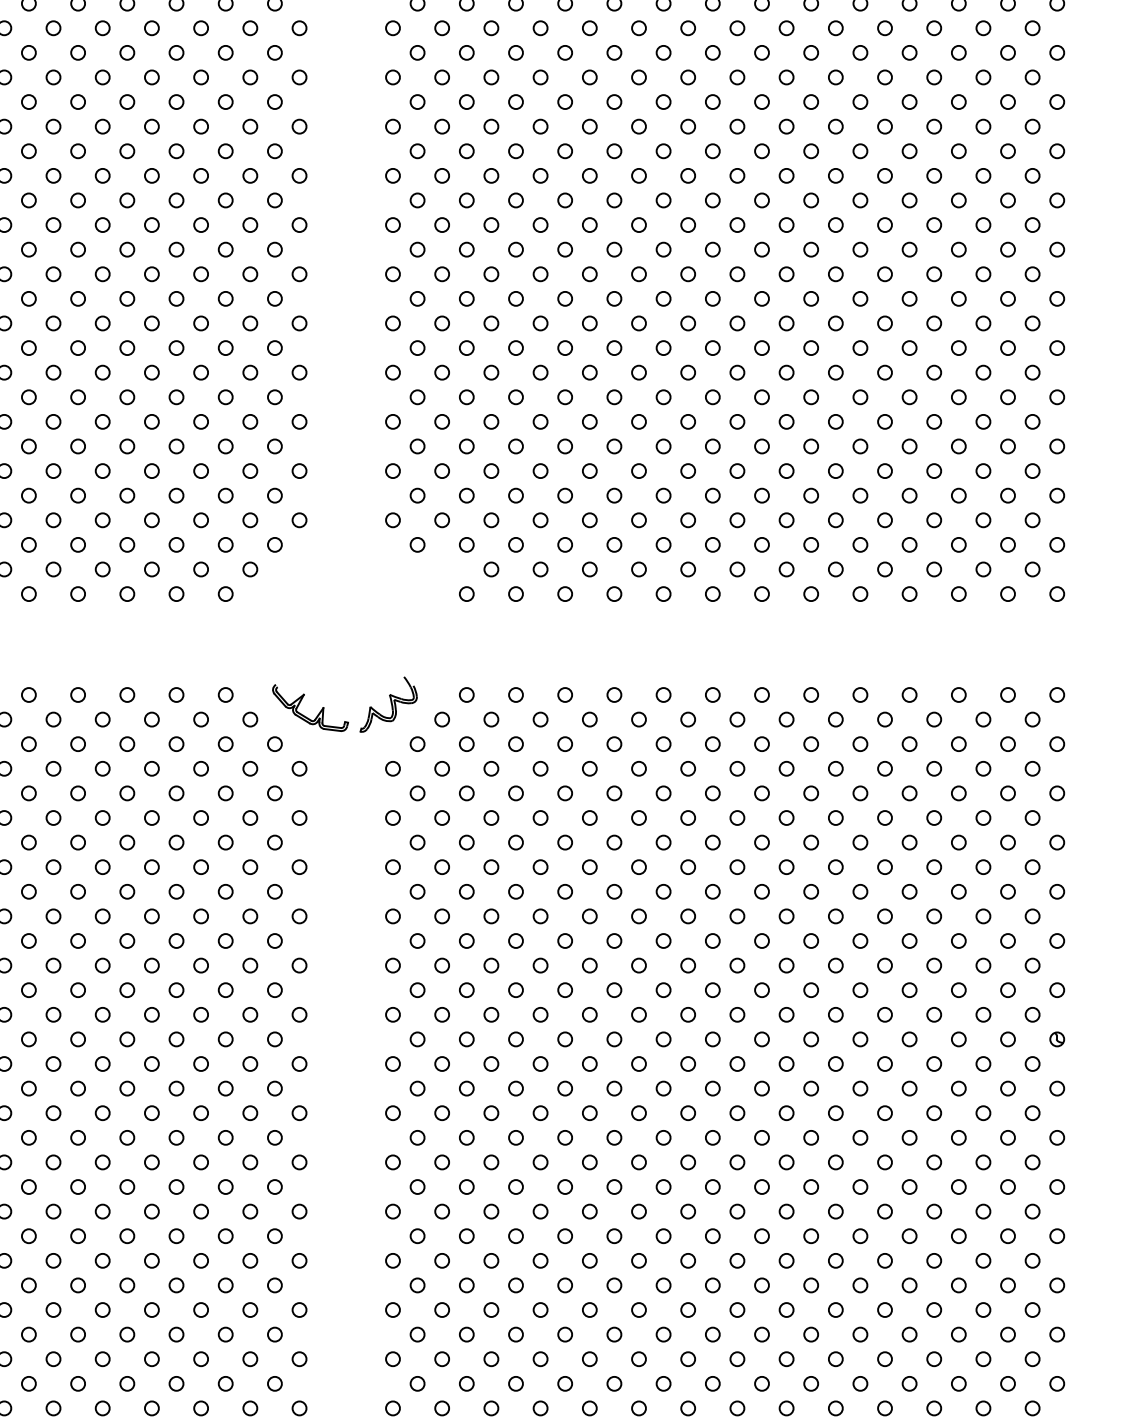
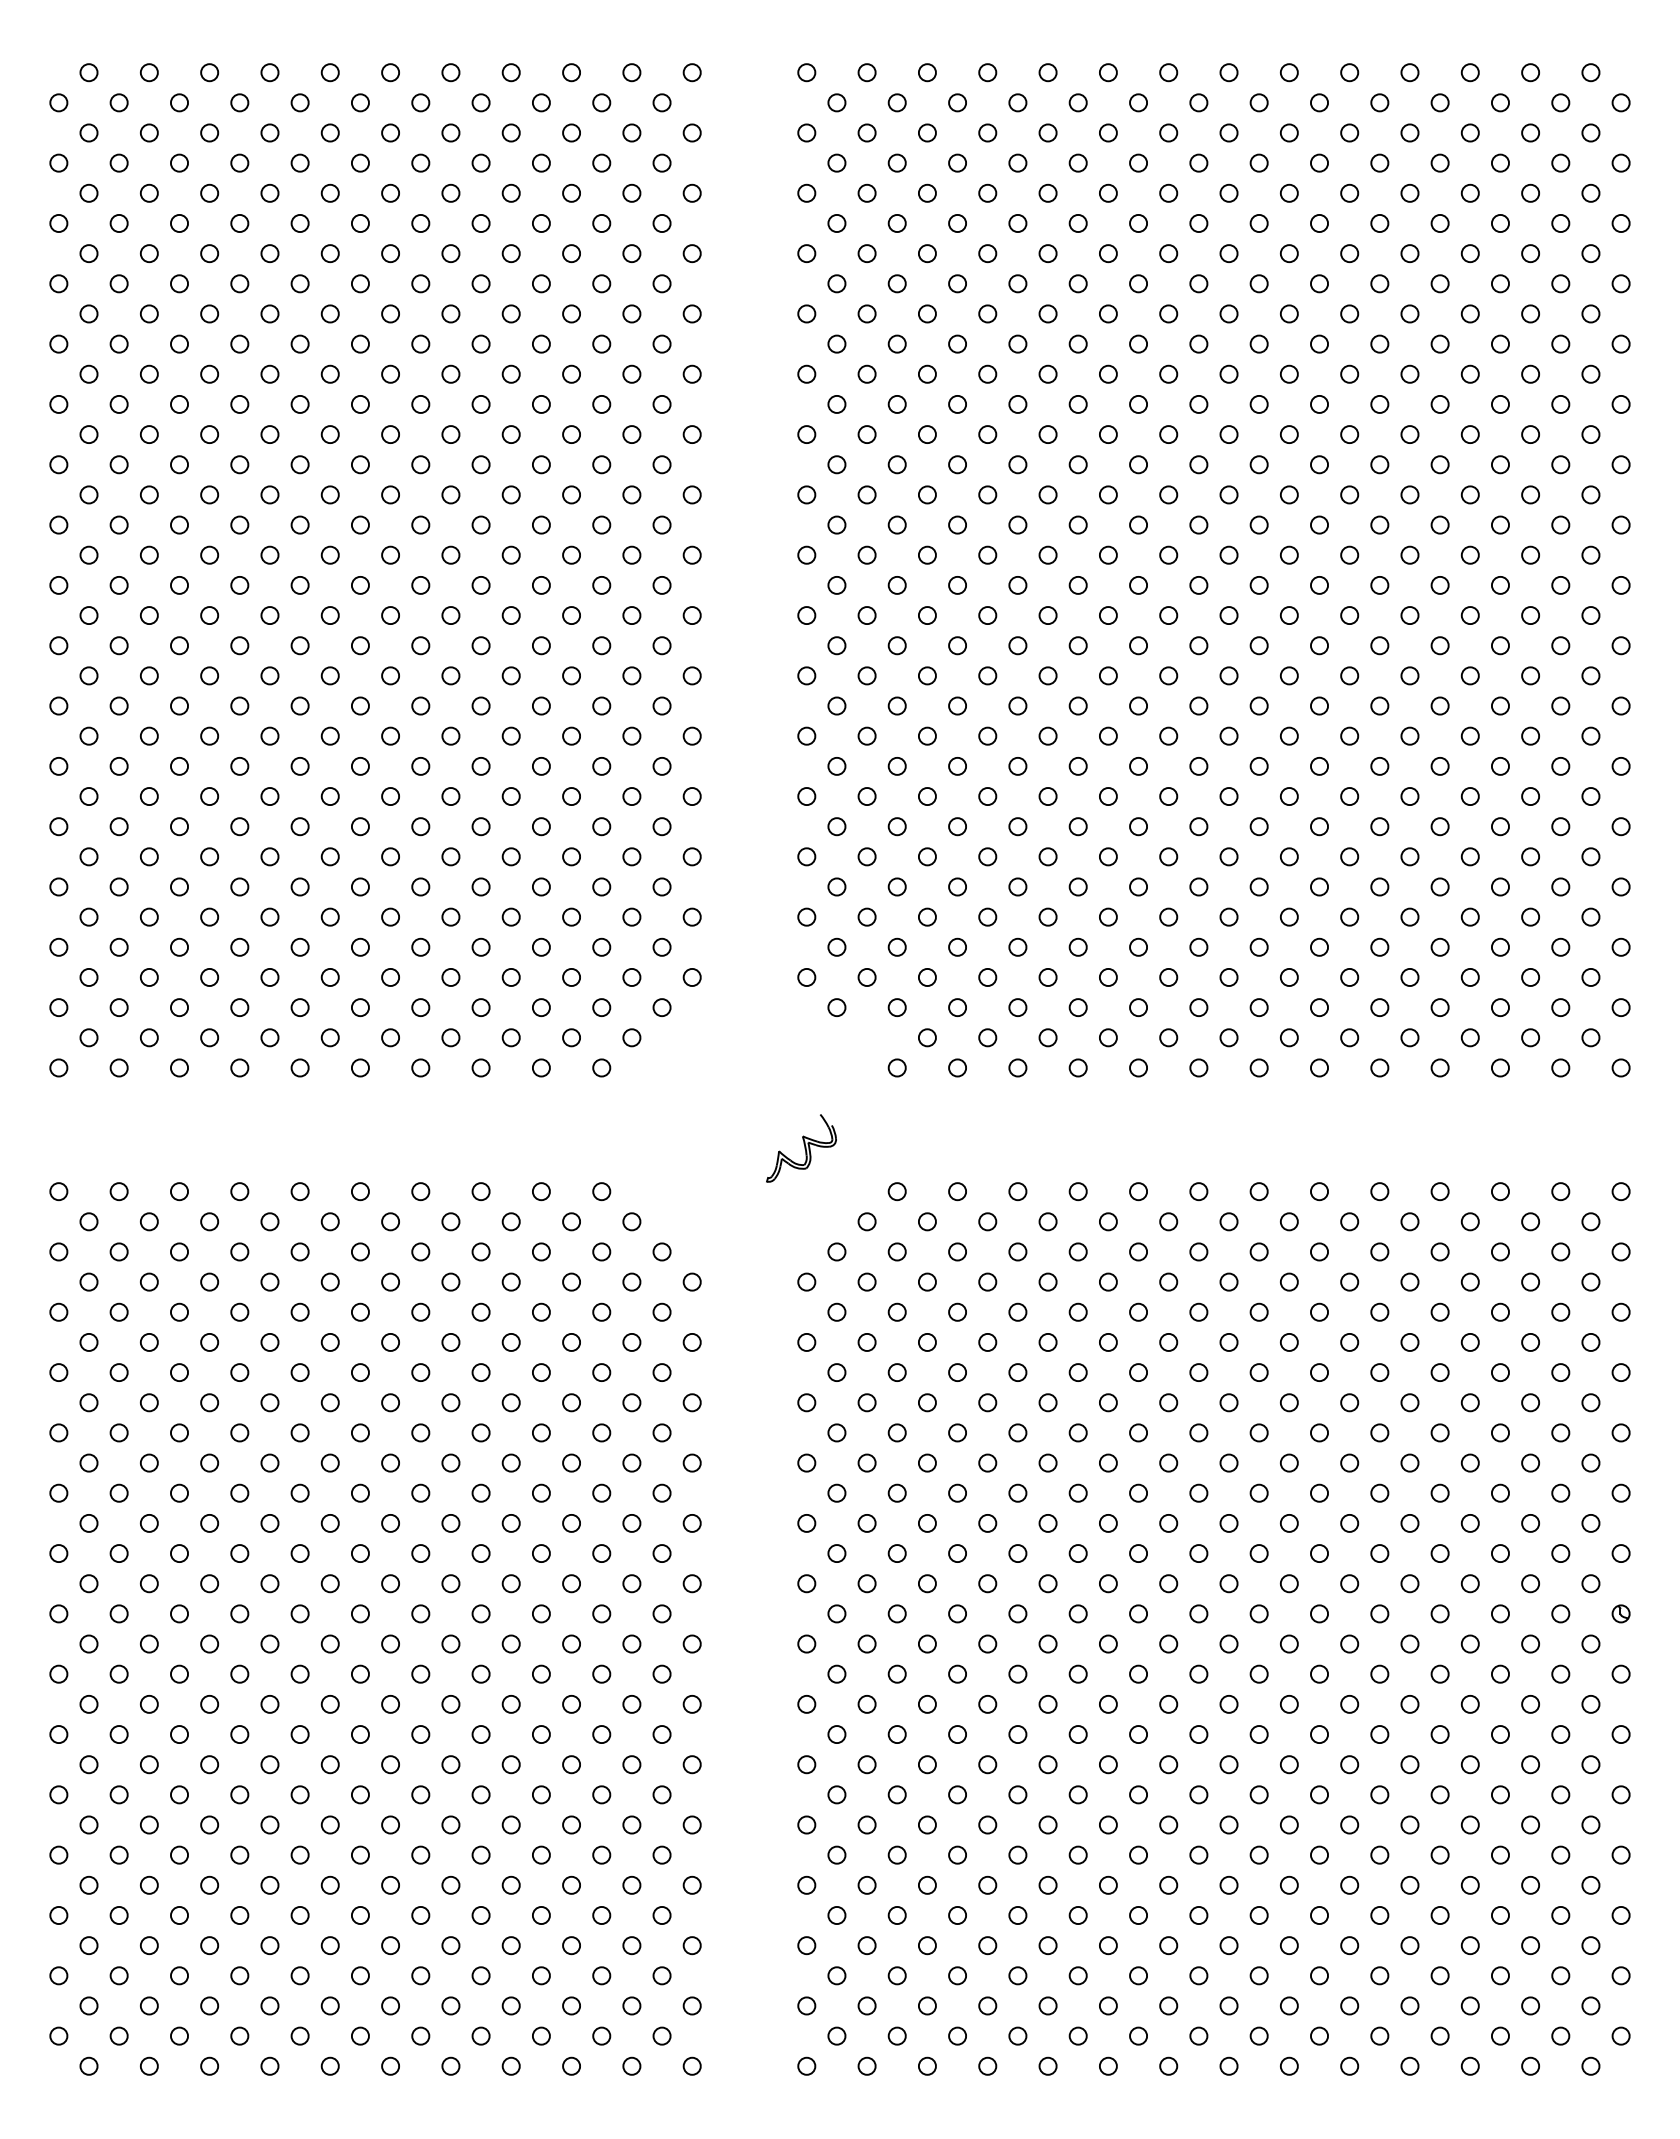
part: (388, 704) -> (801, 1148), moved
part: (305, 716) -> (699, 1217), removed

